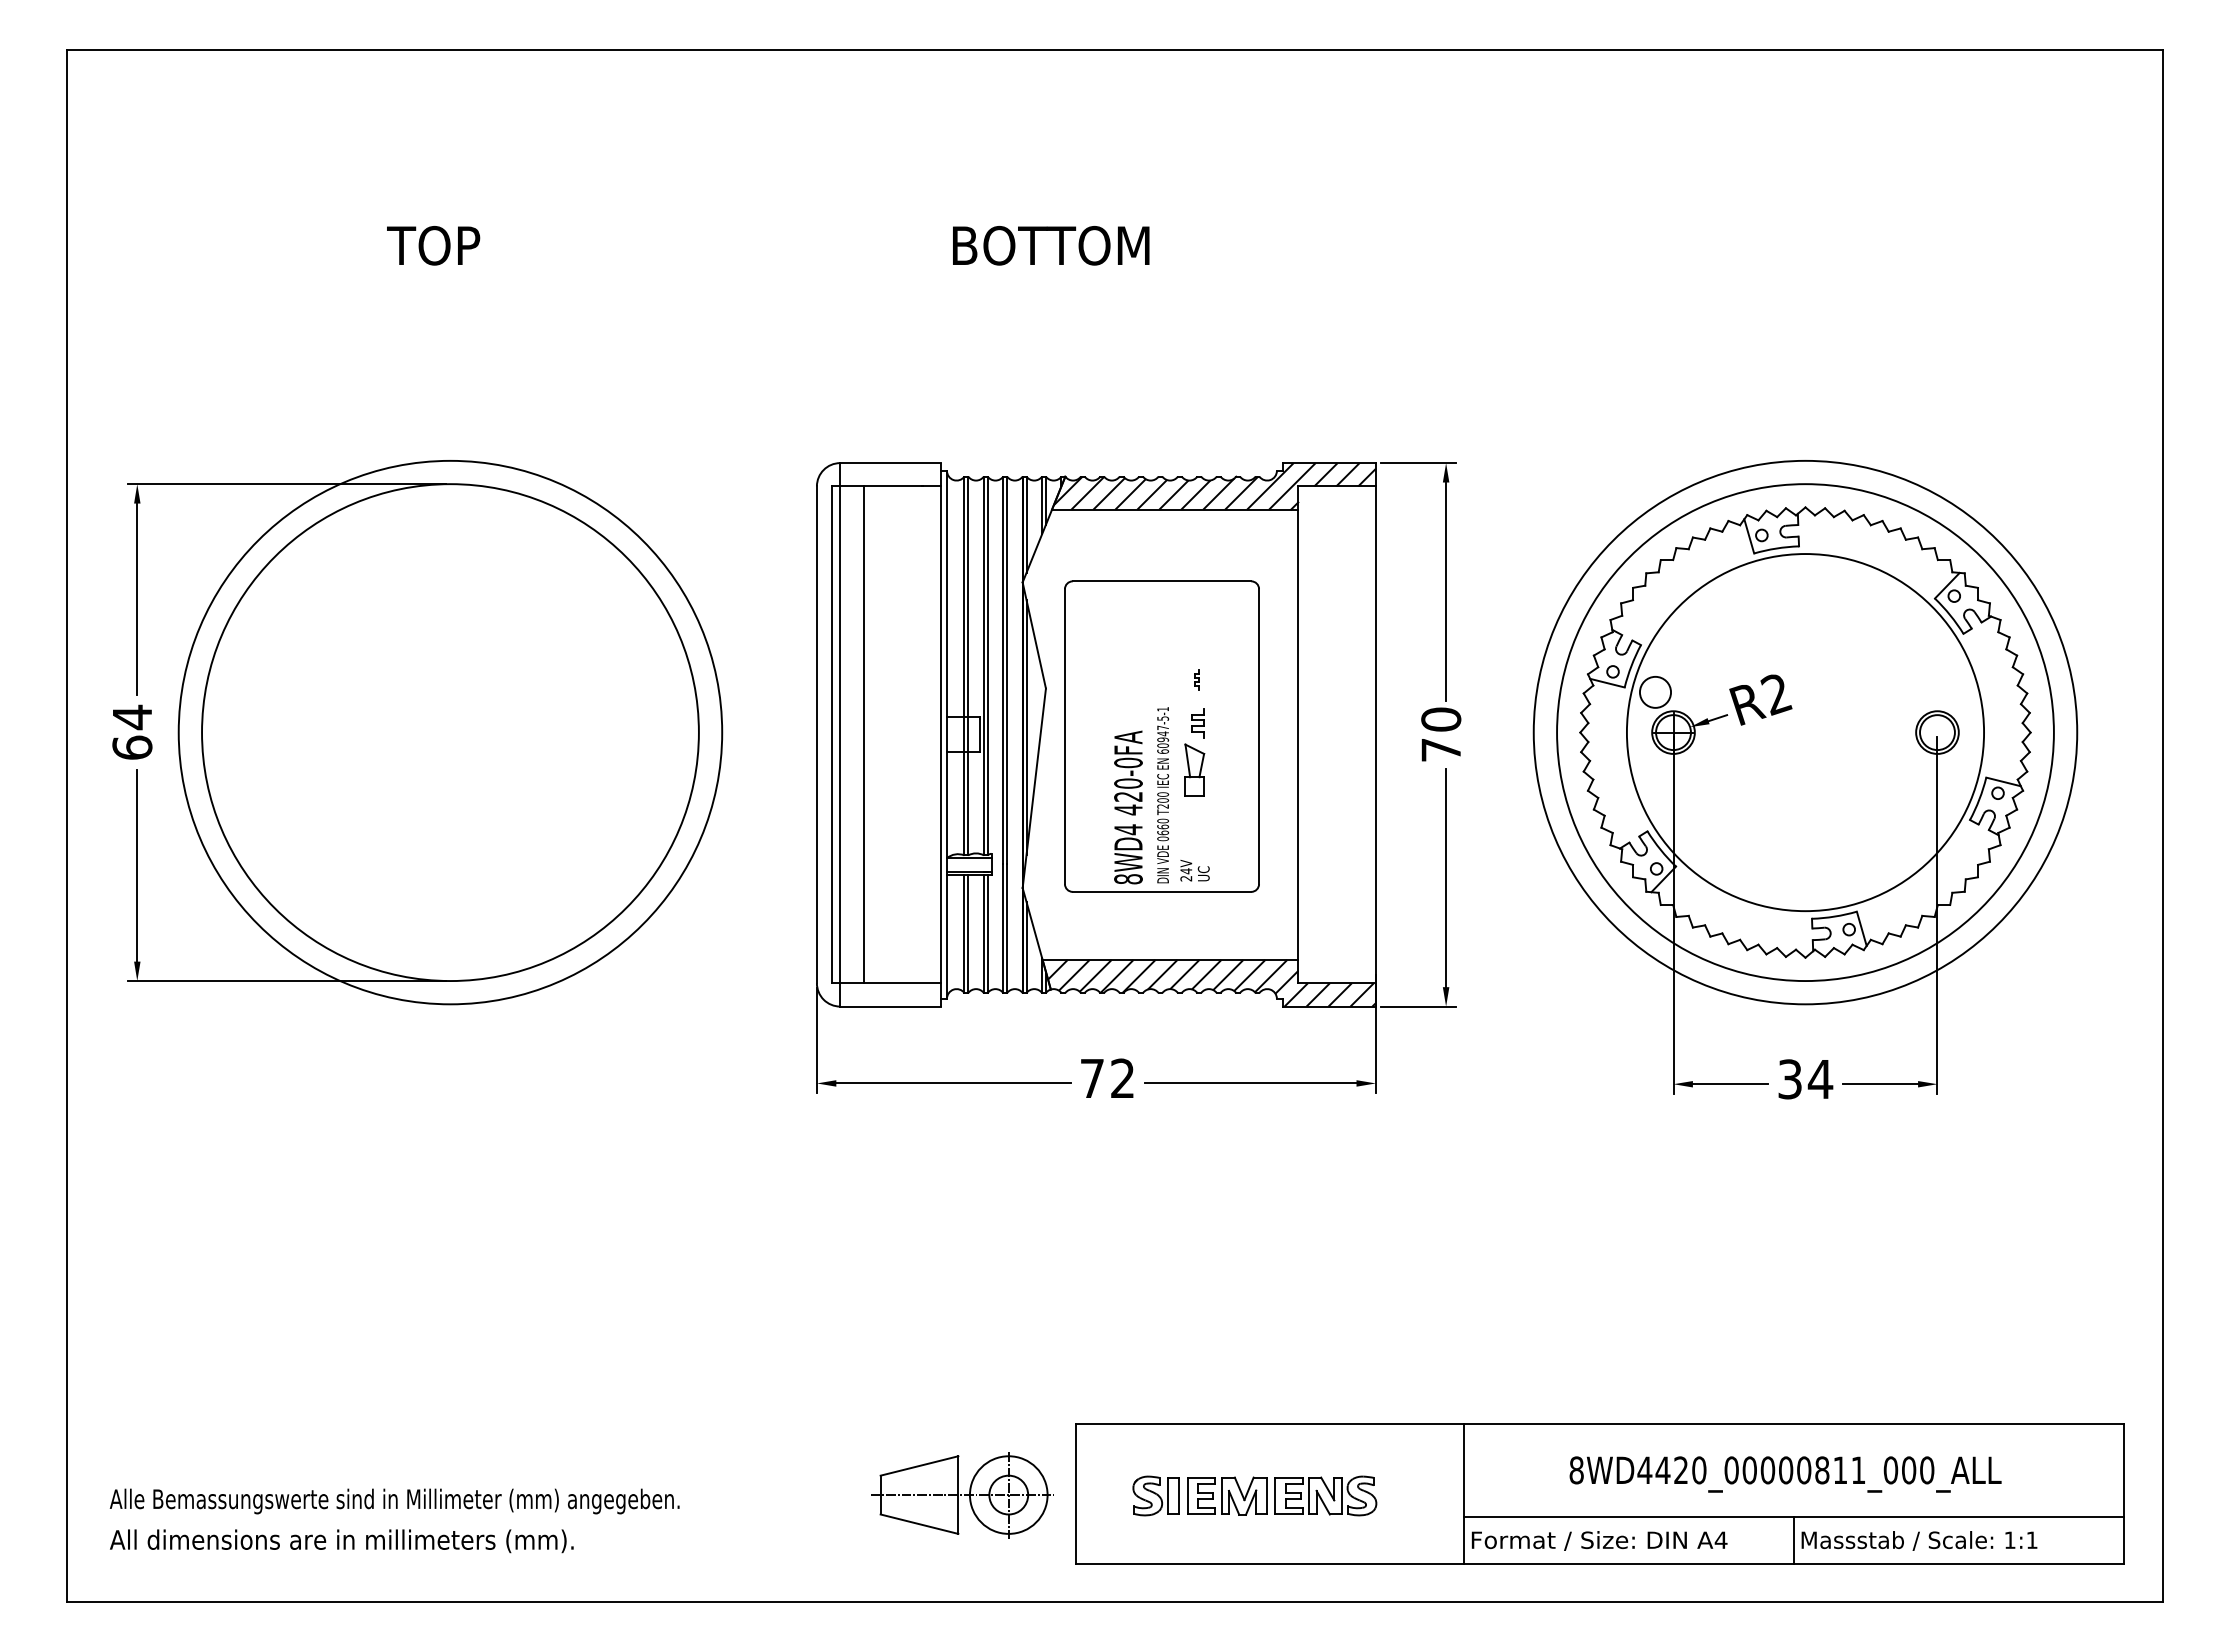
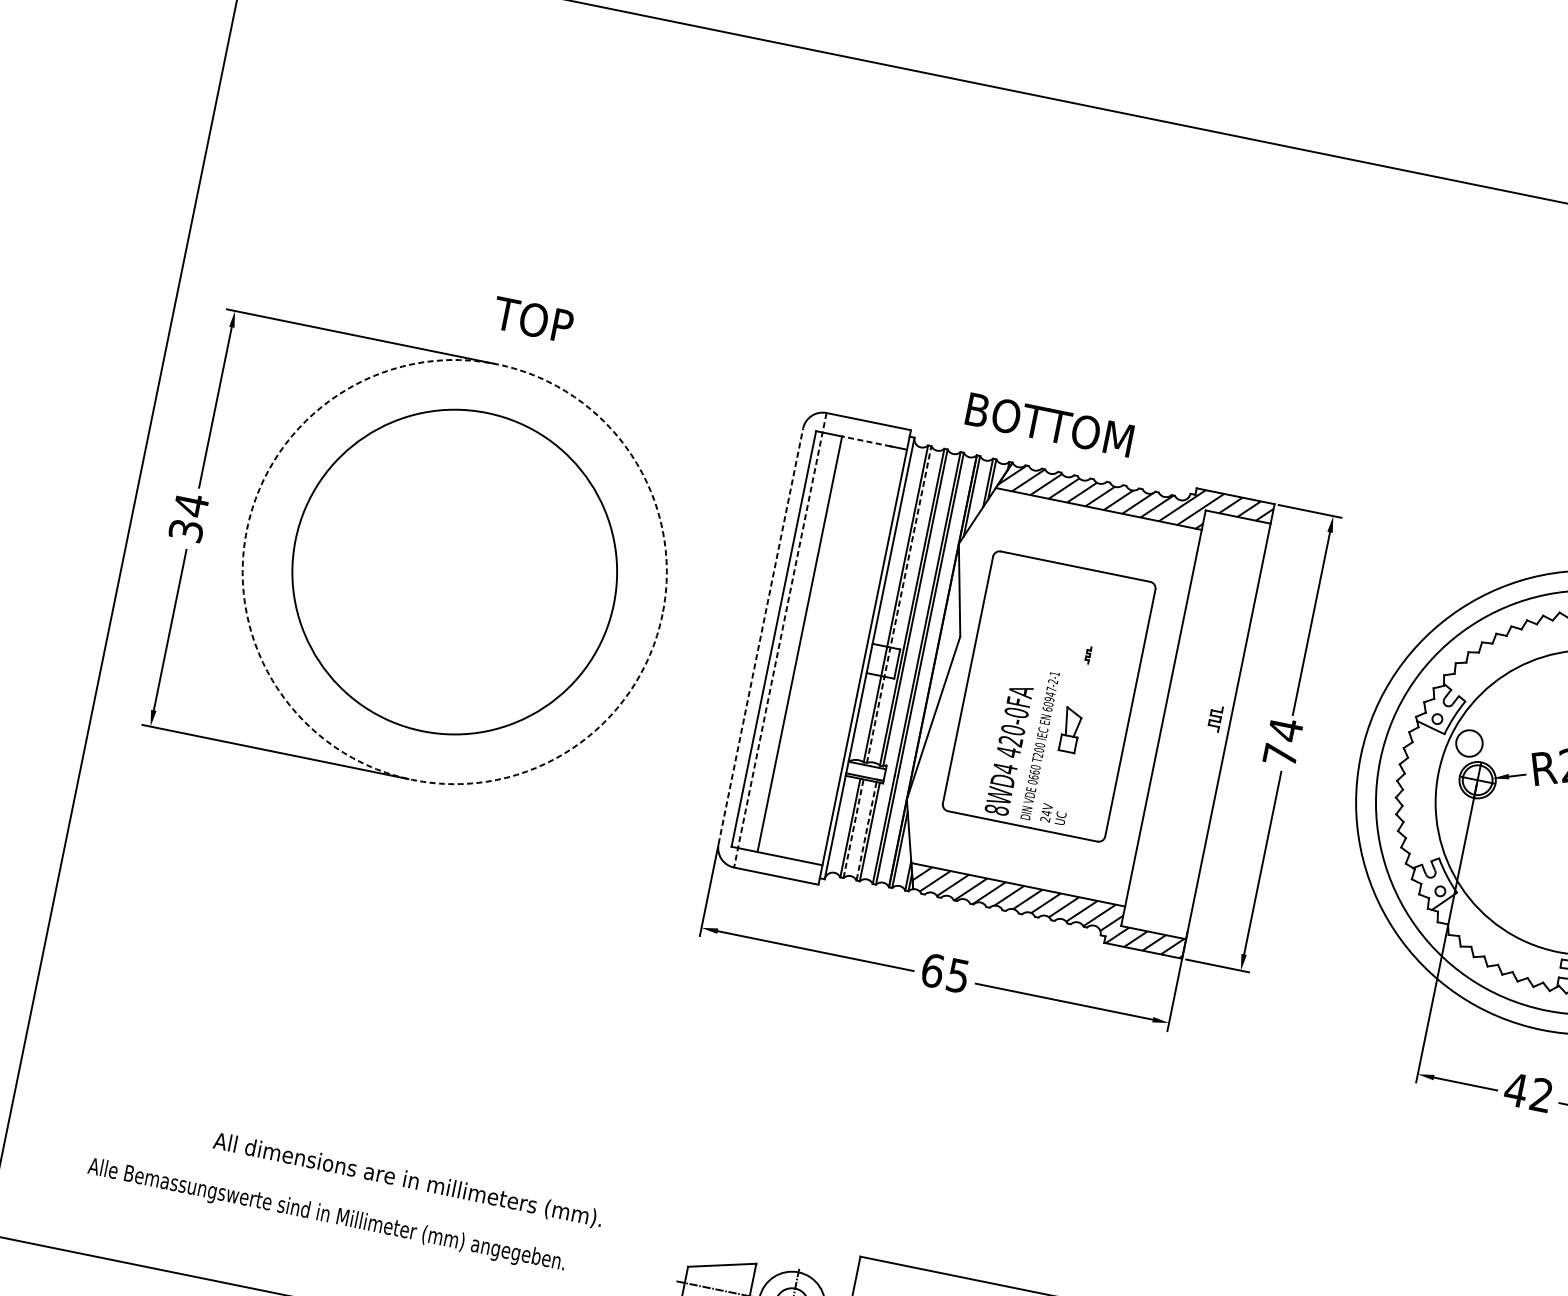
text: (768, 245) -> (813, 376), moved
line: (892, 486) -> (866, 441), solid -> dashed
line: (968, 665) -> (899, 604), solid -> dashed
text: (1163, 718) -> (1053, 681), 60947-5-1 -> 60947-2-1
text: (1441, 719) -> (1285, 729), 70 -> 74
part: (1197, 723) -> (1214, 718), moved
line: (1026, 727) -> (937, 665), removed
circle: (450, 732) -> (454, 572), size x0.7
circle: (450, 732) -> (454, 572), solid -> dashed
line: (816, 734) -> (760, 635), solid -> dashed
line: (840, 734) -> (780, 640), solid -> dashed
text: (132, 747) -> (186, 530), 64 -> 34
line: (968, 934) -> (853, 829), solid -> dashed
line: (983, 934) -> (866, 831), solid -> dashed
text: (1106, 1078) -> (944, 973), 72 -> 65
text: (1805, 1079) -> (1529, 1092), 34 -> 42
text: (394, 1501) -> (326, 1215), moved
text: (341, 1541) -> (407, 1180), moved

